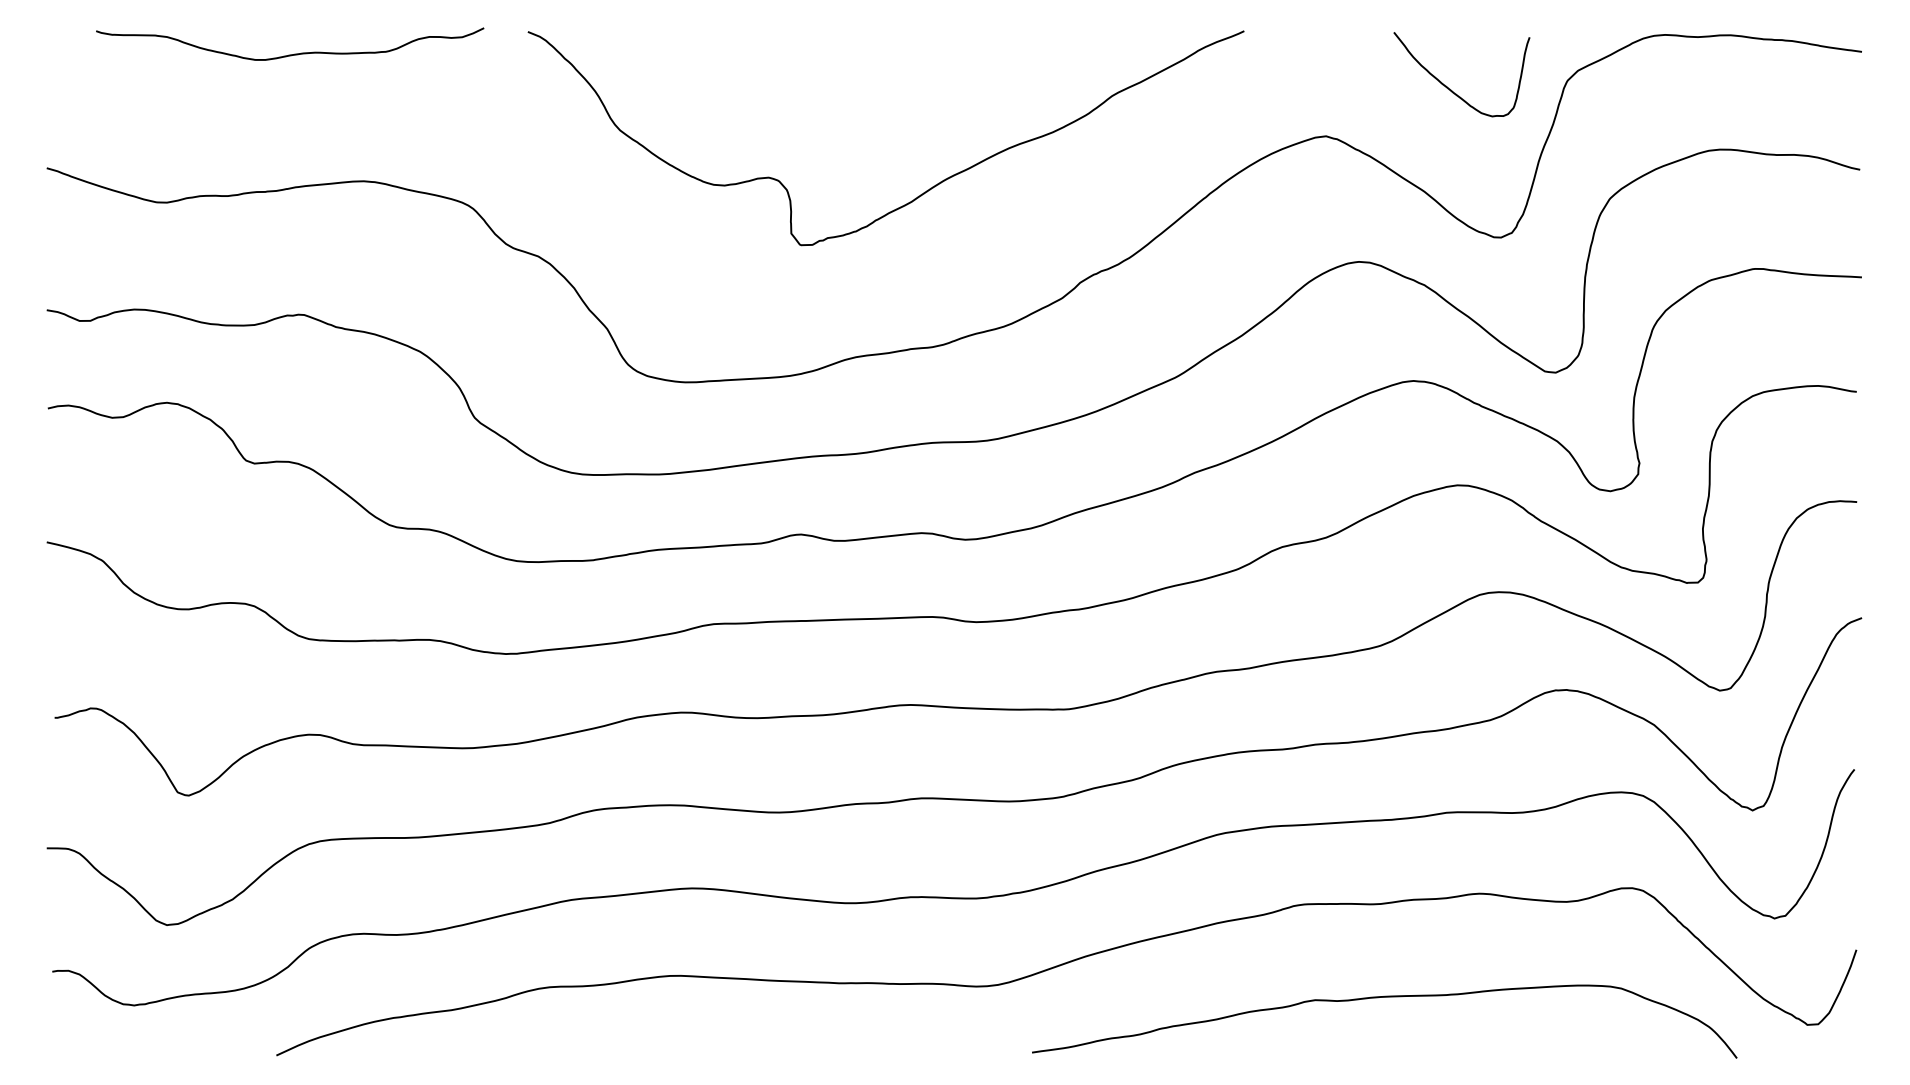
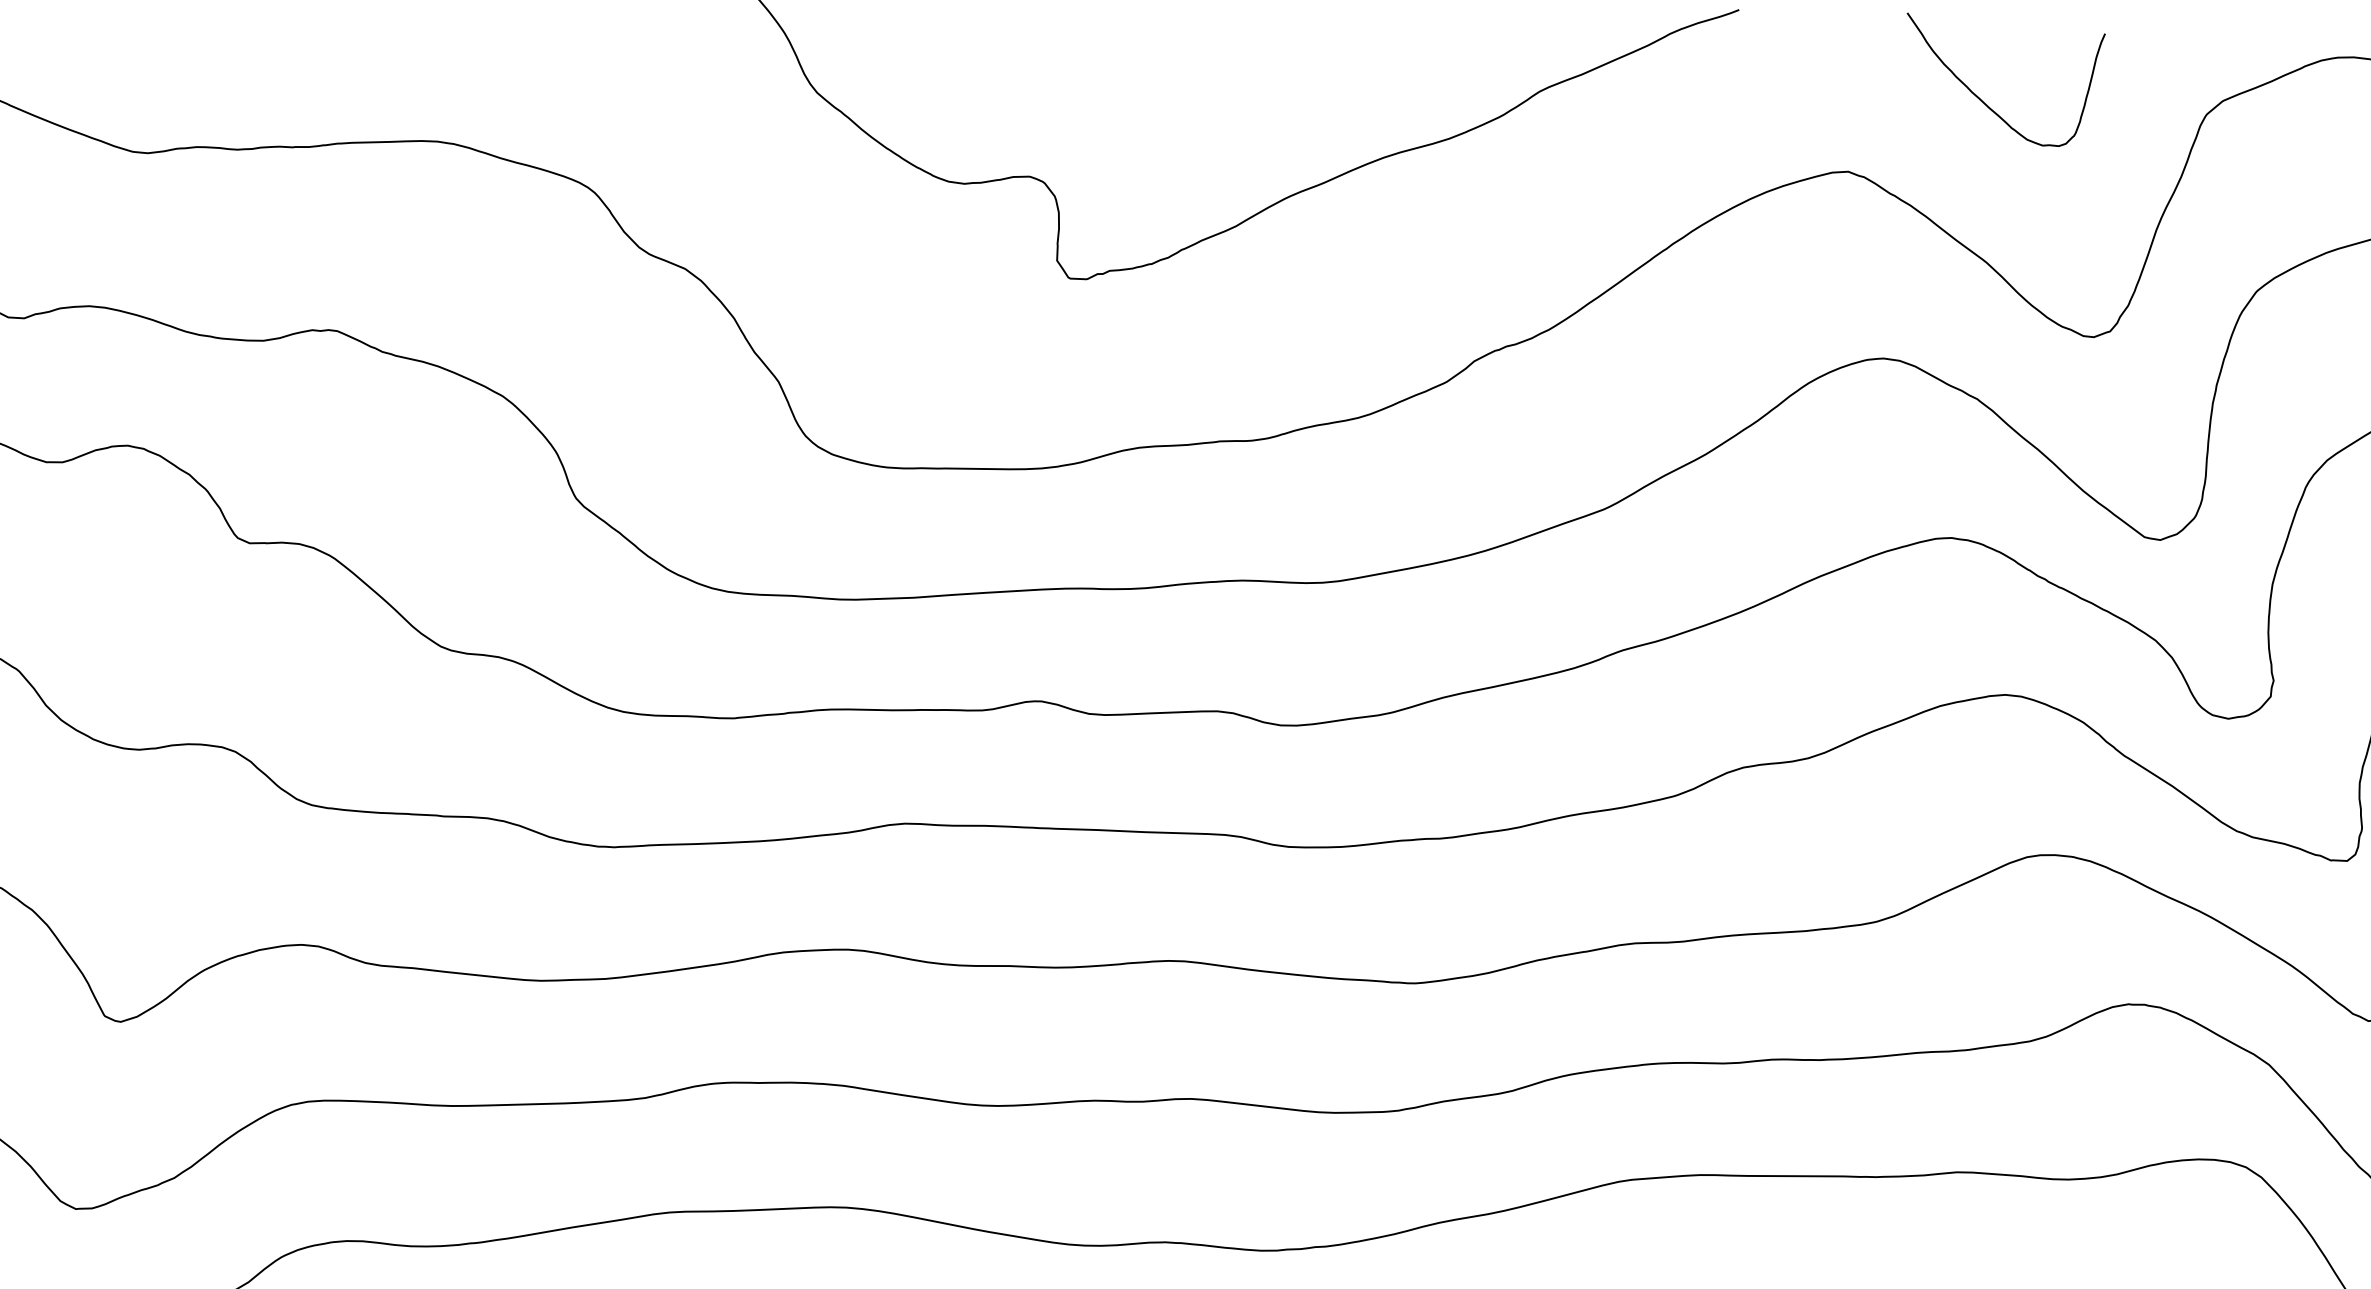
curve: (1451, 89) -> (1985, 102), moved

